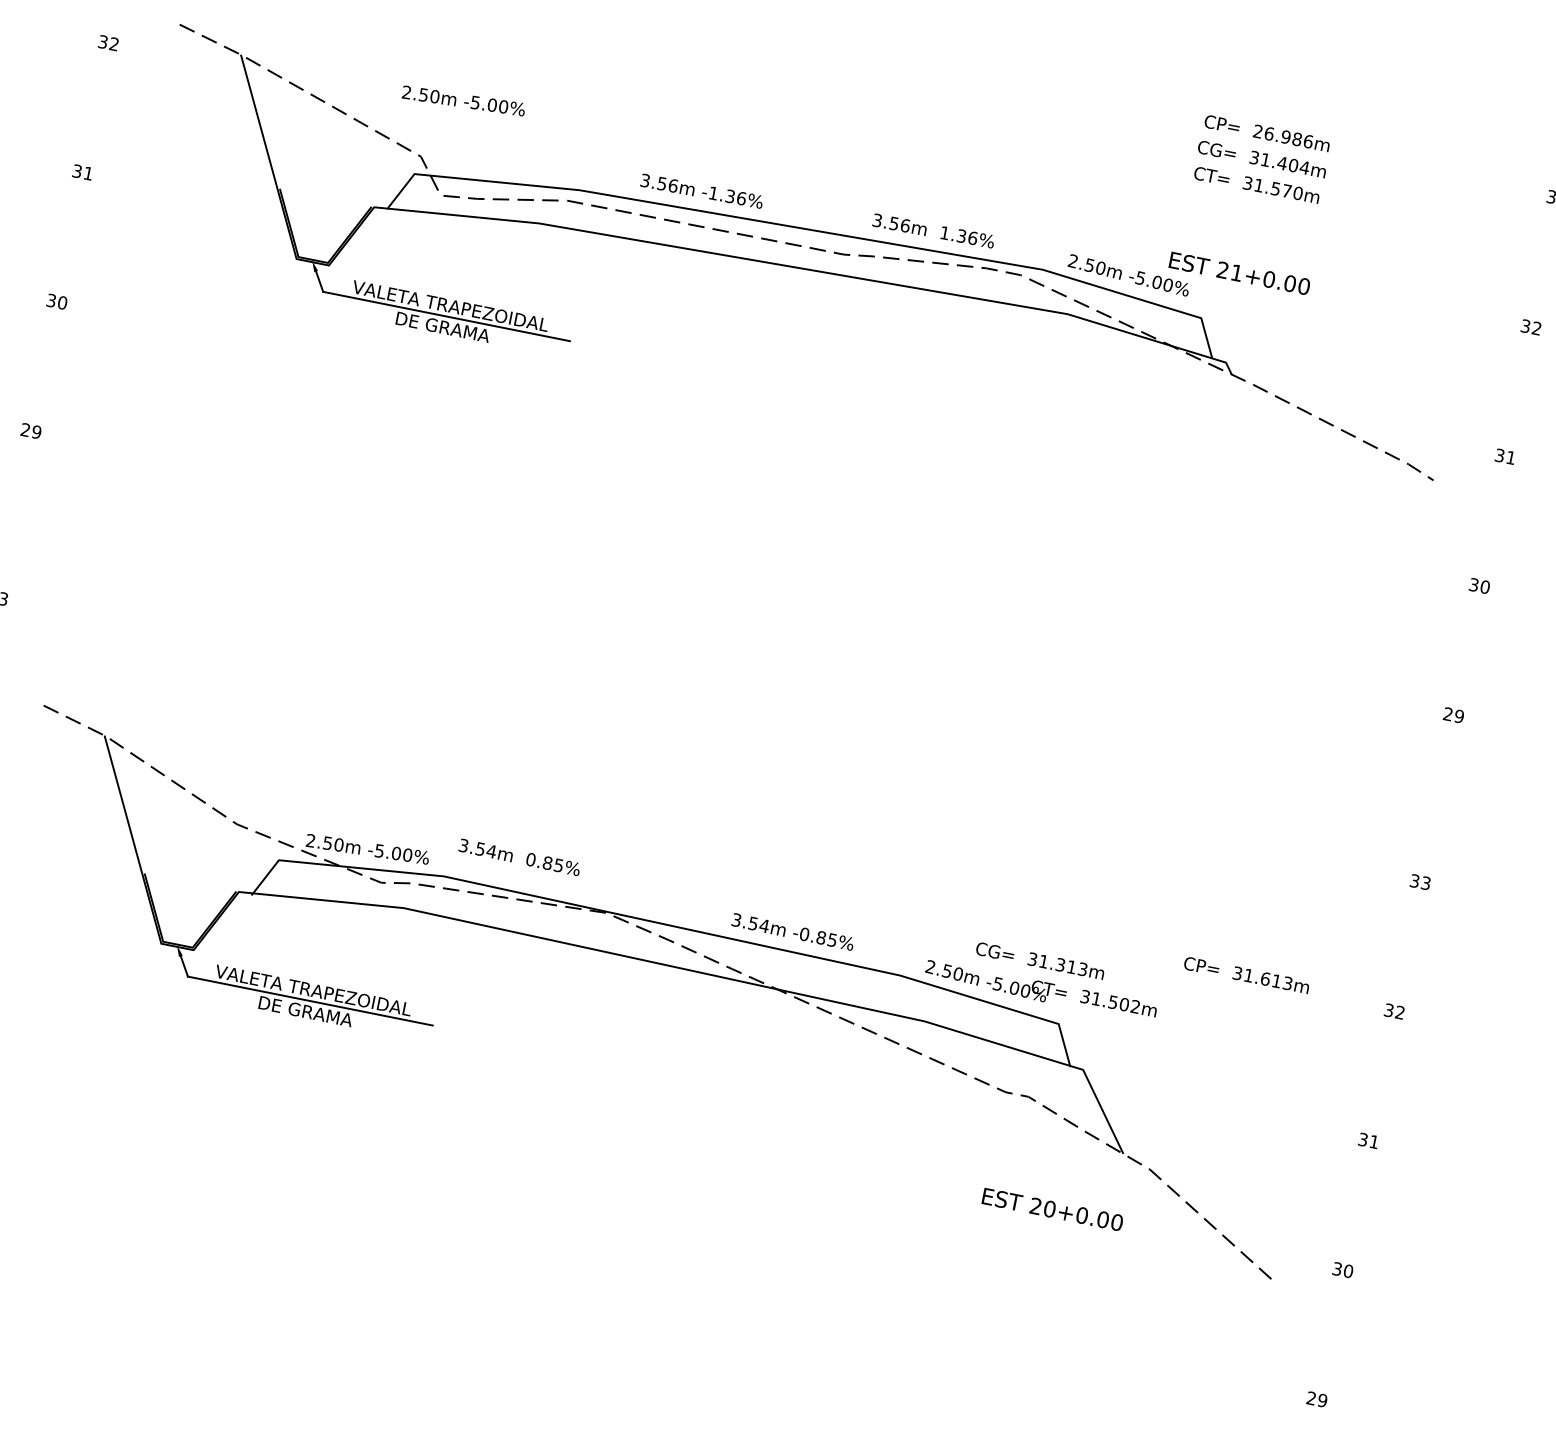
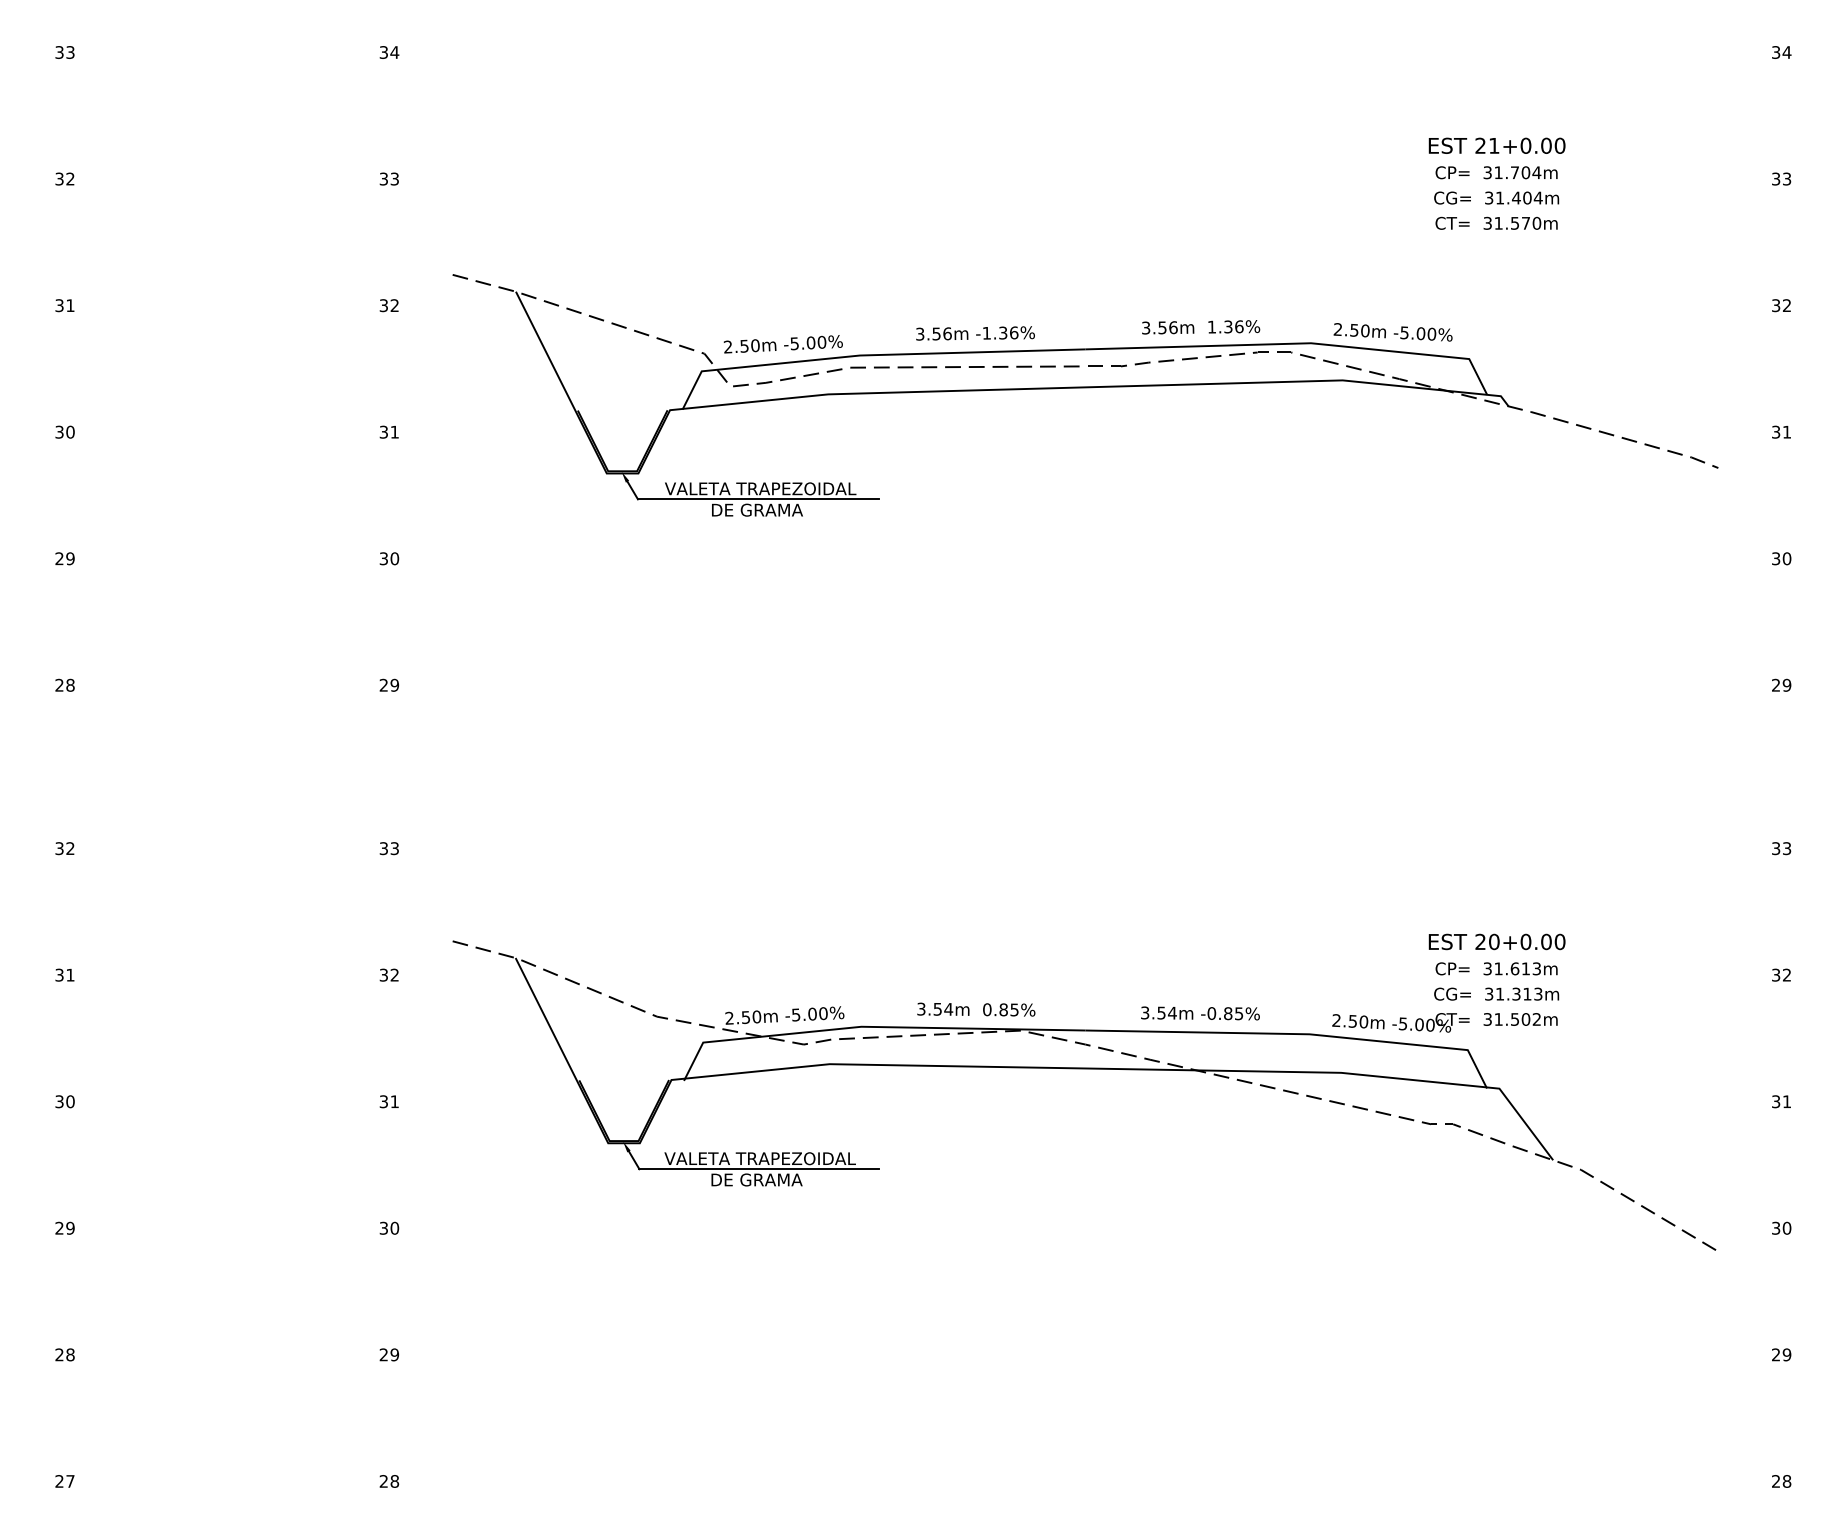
text: (462, 101) -> (782, 344), moved
text: (1283, 136) -> (1512, 172), 26.986m -> 31.704m
text: (1239, 273) -> (1496, 145), moved
text: (519, 857) -> (976, 1009), moved
text: (1040, 960) -> (1496, 993), moved
text: (1246, 974) -> (1496, 968), moved
text: (1052, 1209) -> (1496, 941), moved

